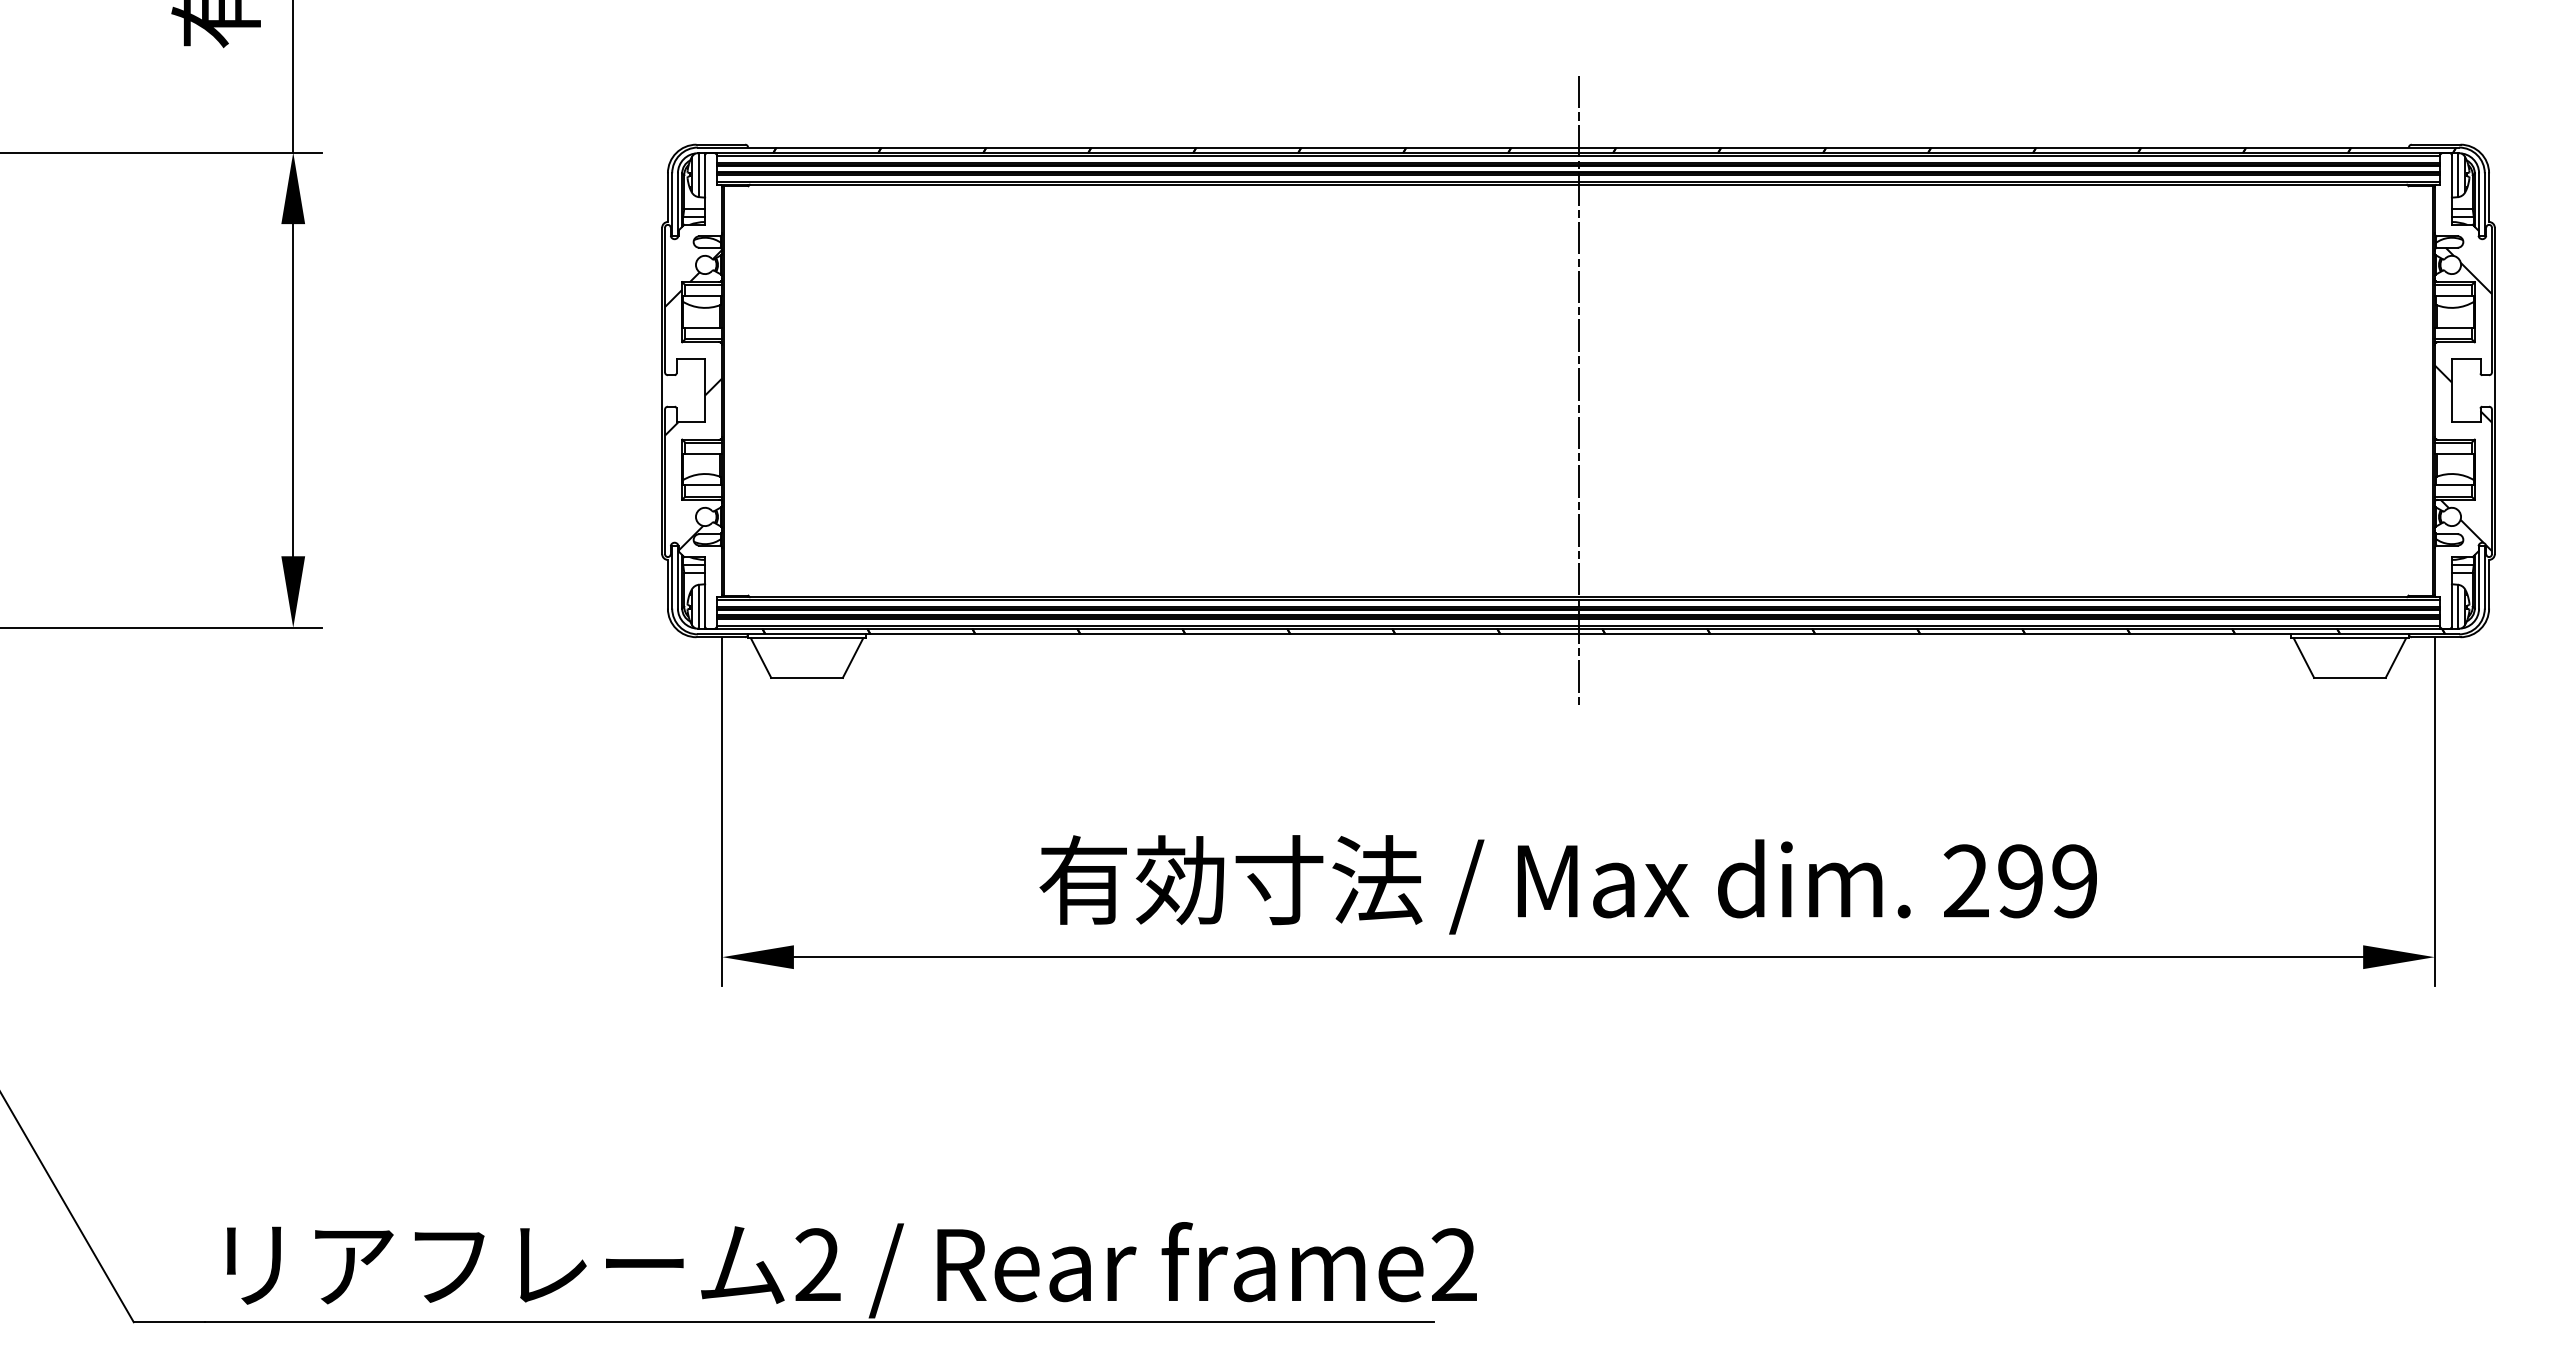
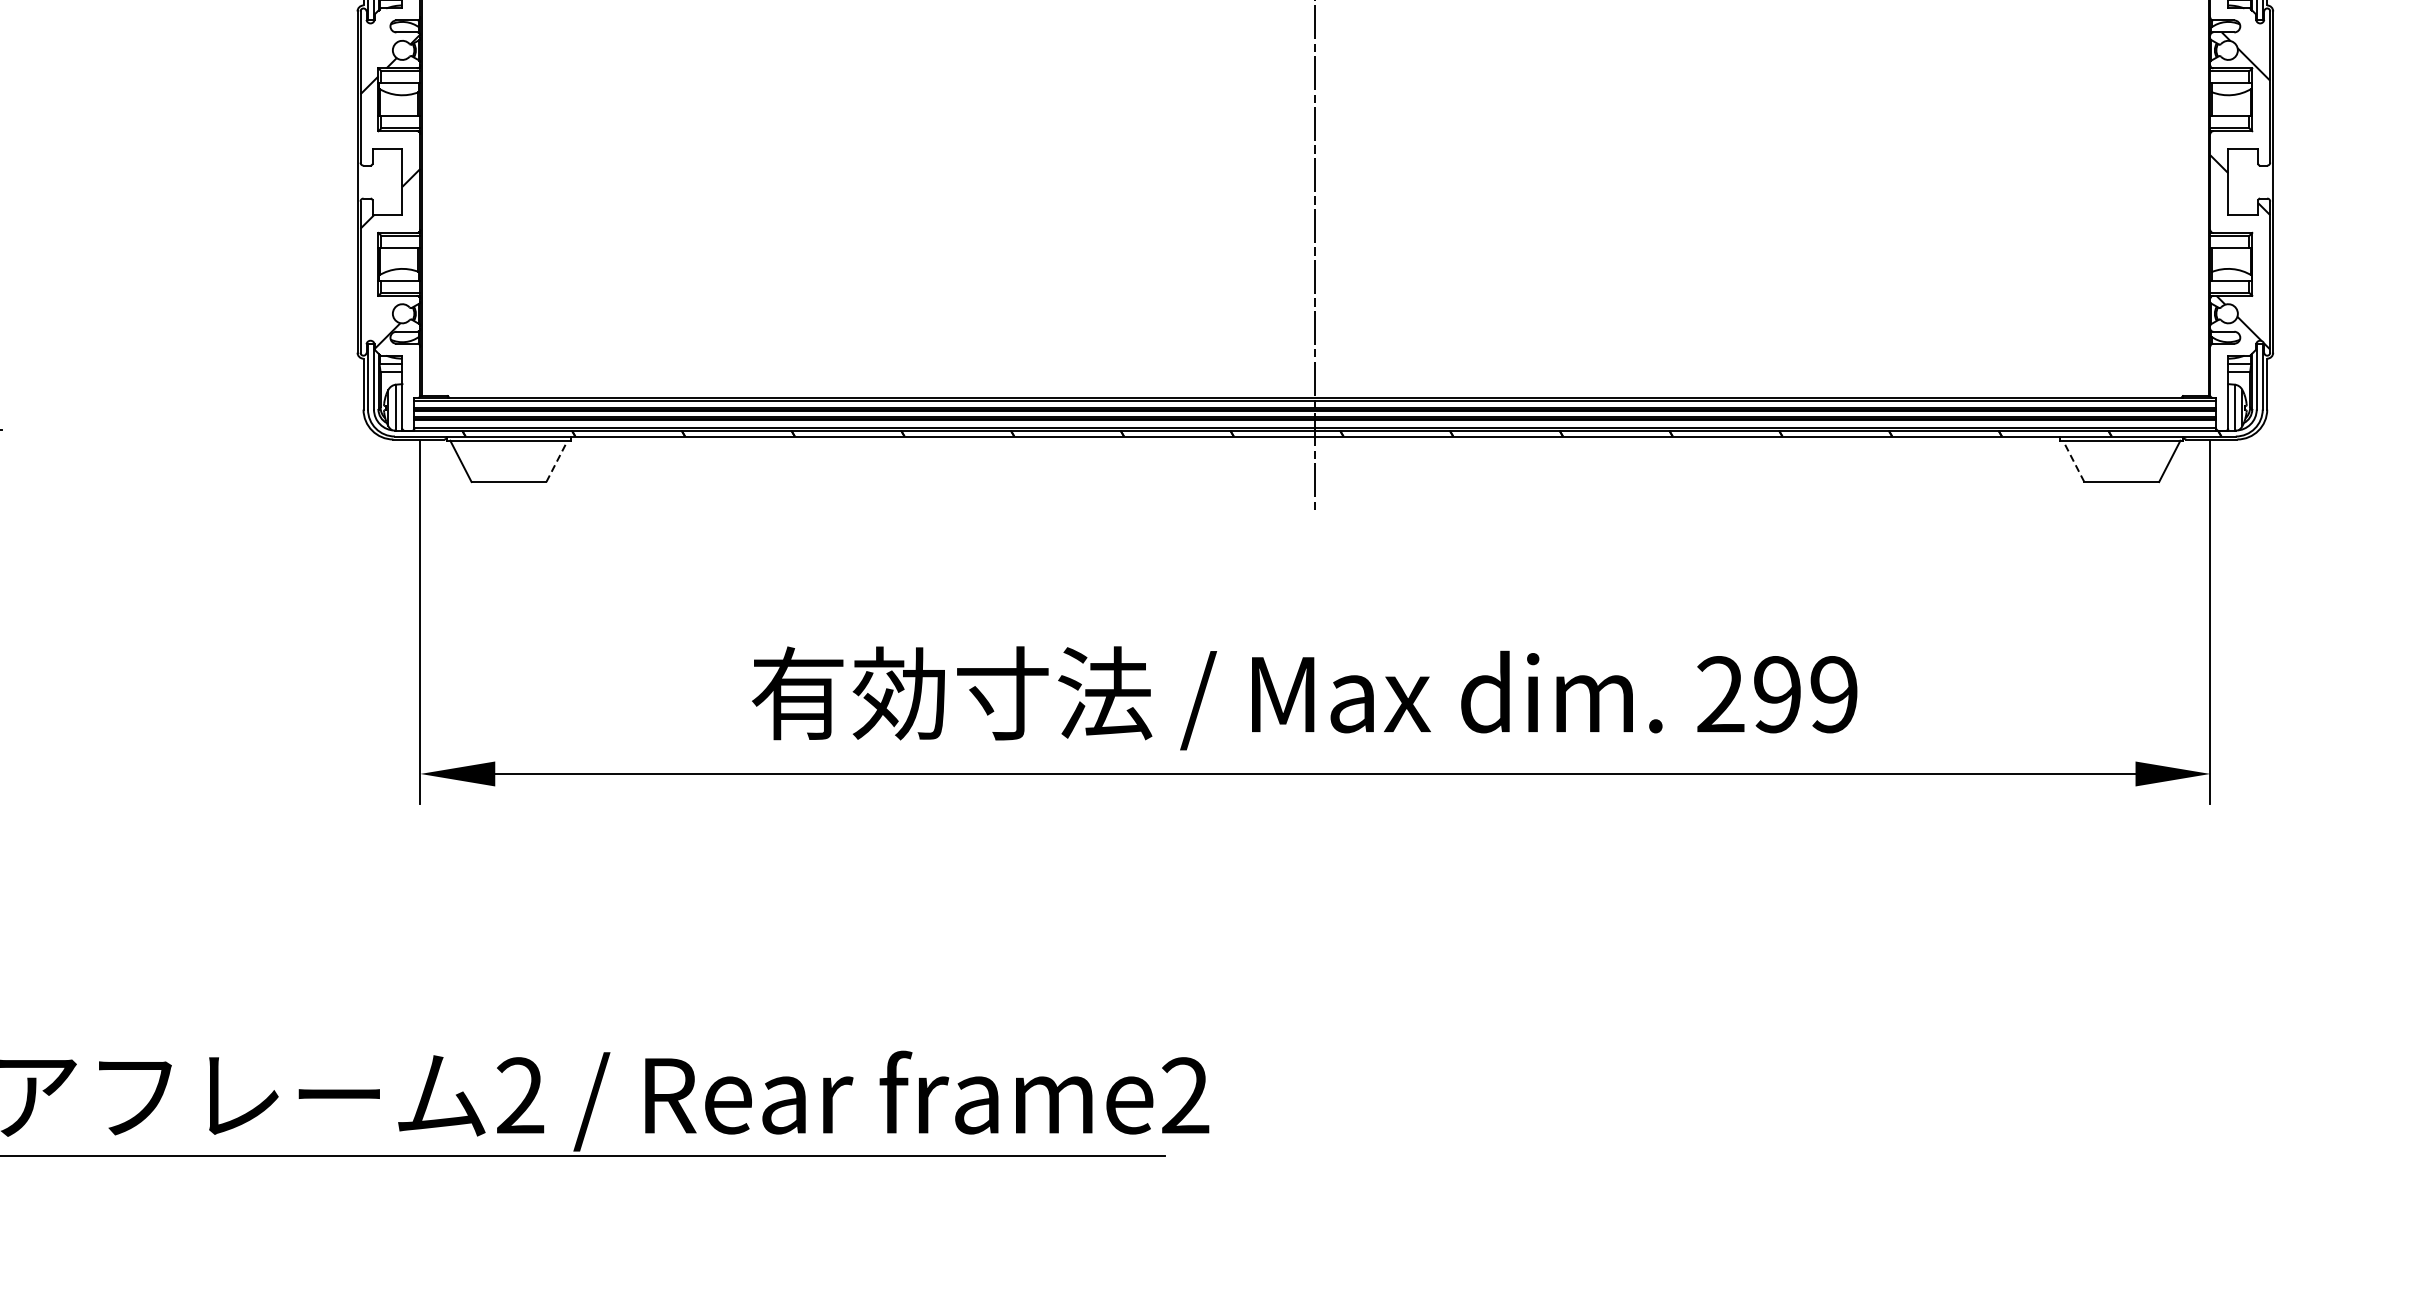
line: (853, 657) -> (557, 460), solid -> dashed
line: (2303, 657) -> (2073, 460), solid -> dashed

